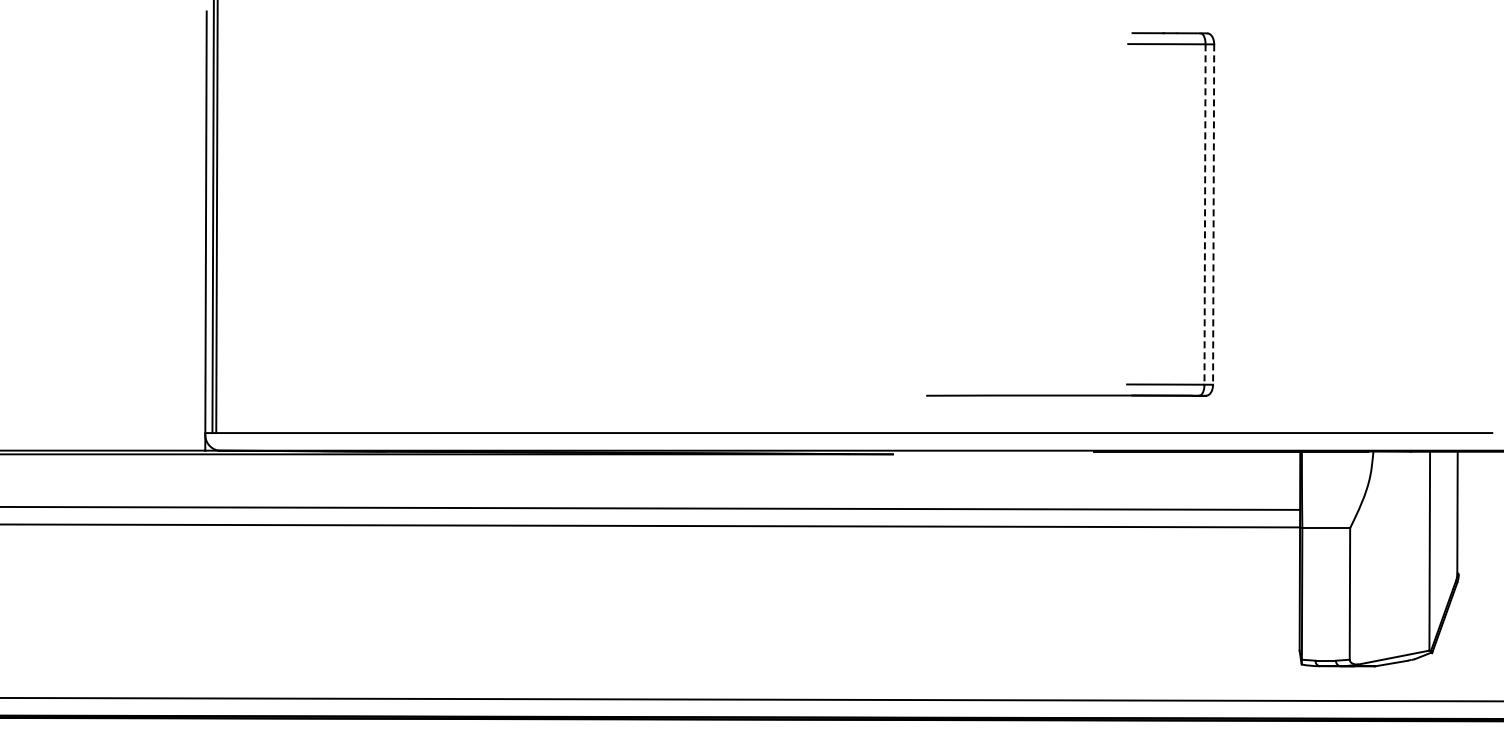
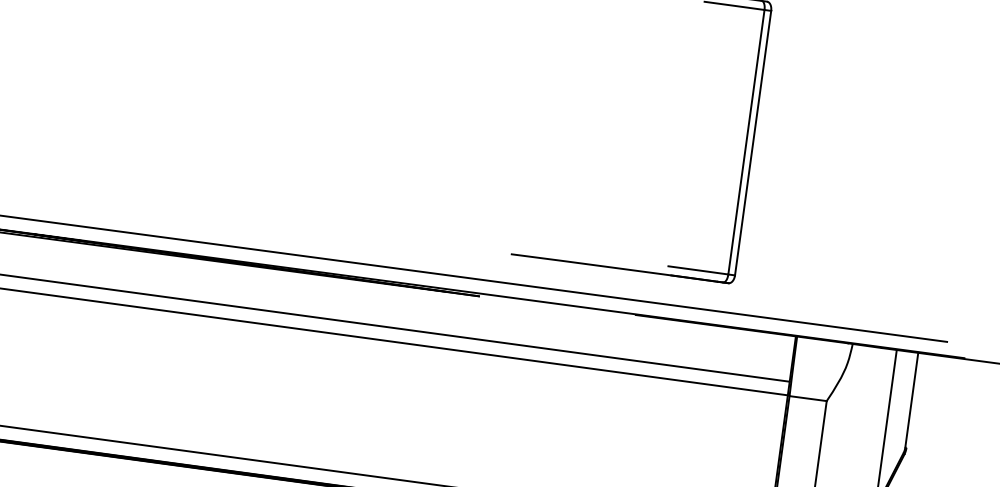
line: (1205, 215) -> (746, 143), dashed -> solid
line: (1213, 215) -> (752, 143), dashed -> solid

